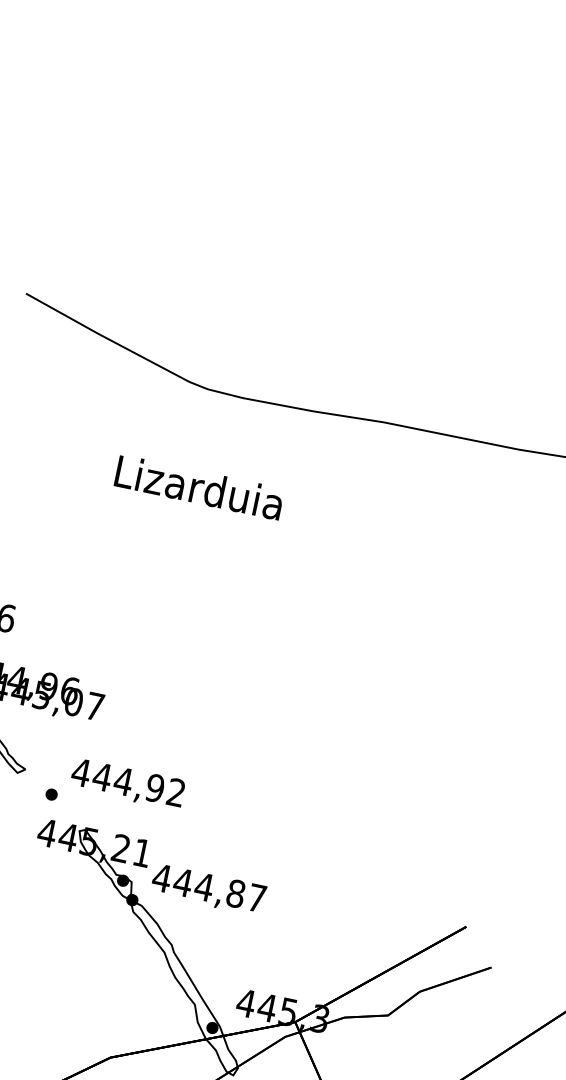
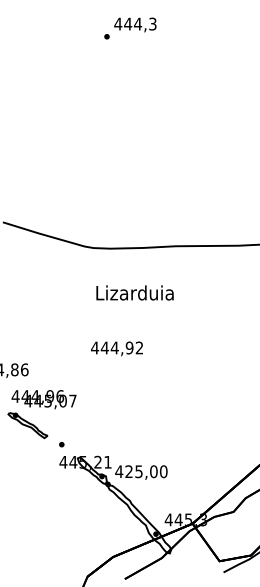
text: (198, 486) -> (134, 292), moved
text: (126, 783) -> (116, 348), moved
text: (220, 889) -> (146, 471), 444,87 -> 425,00

